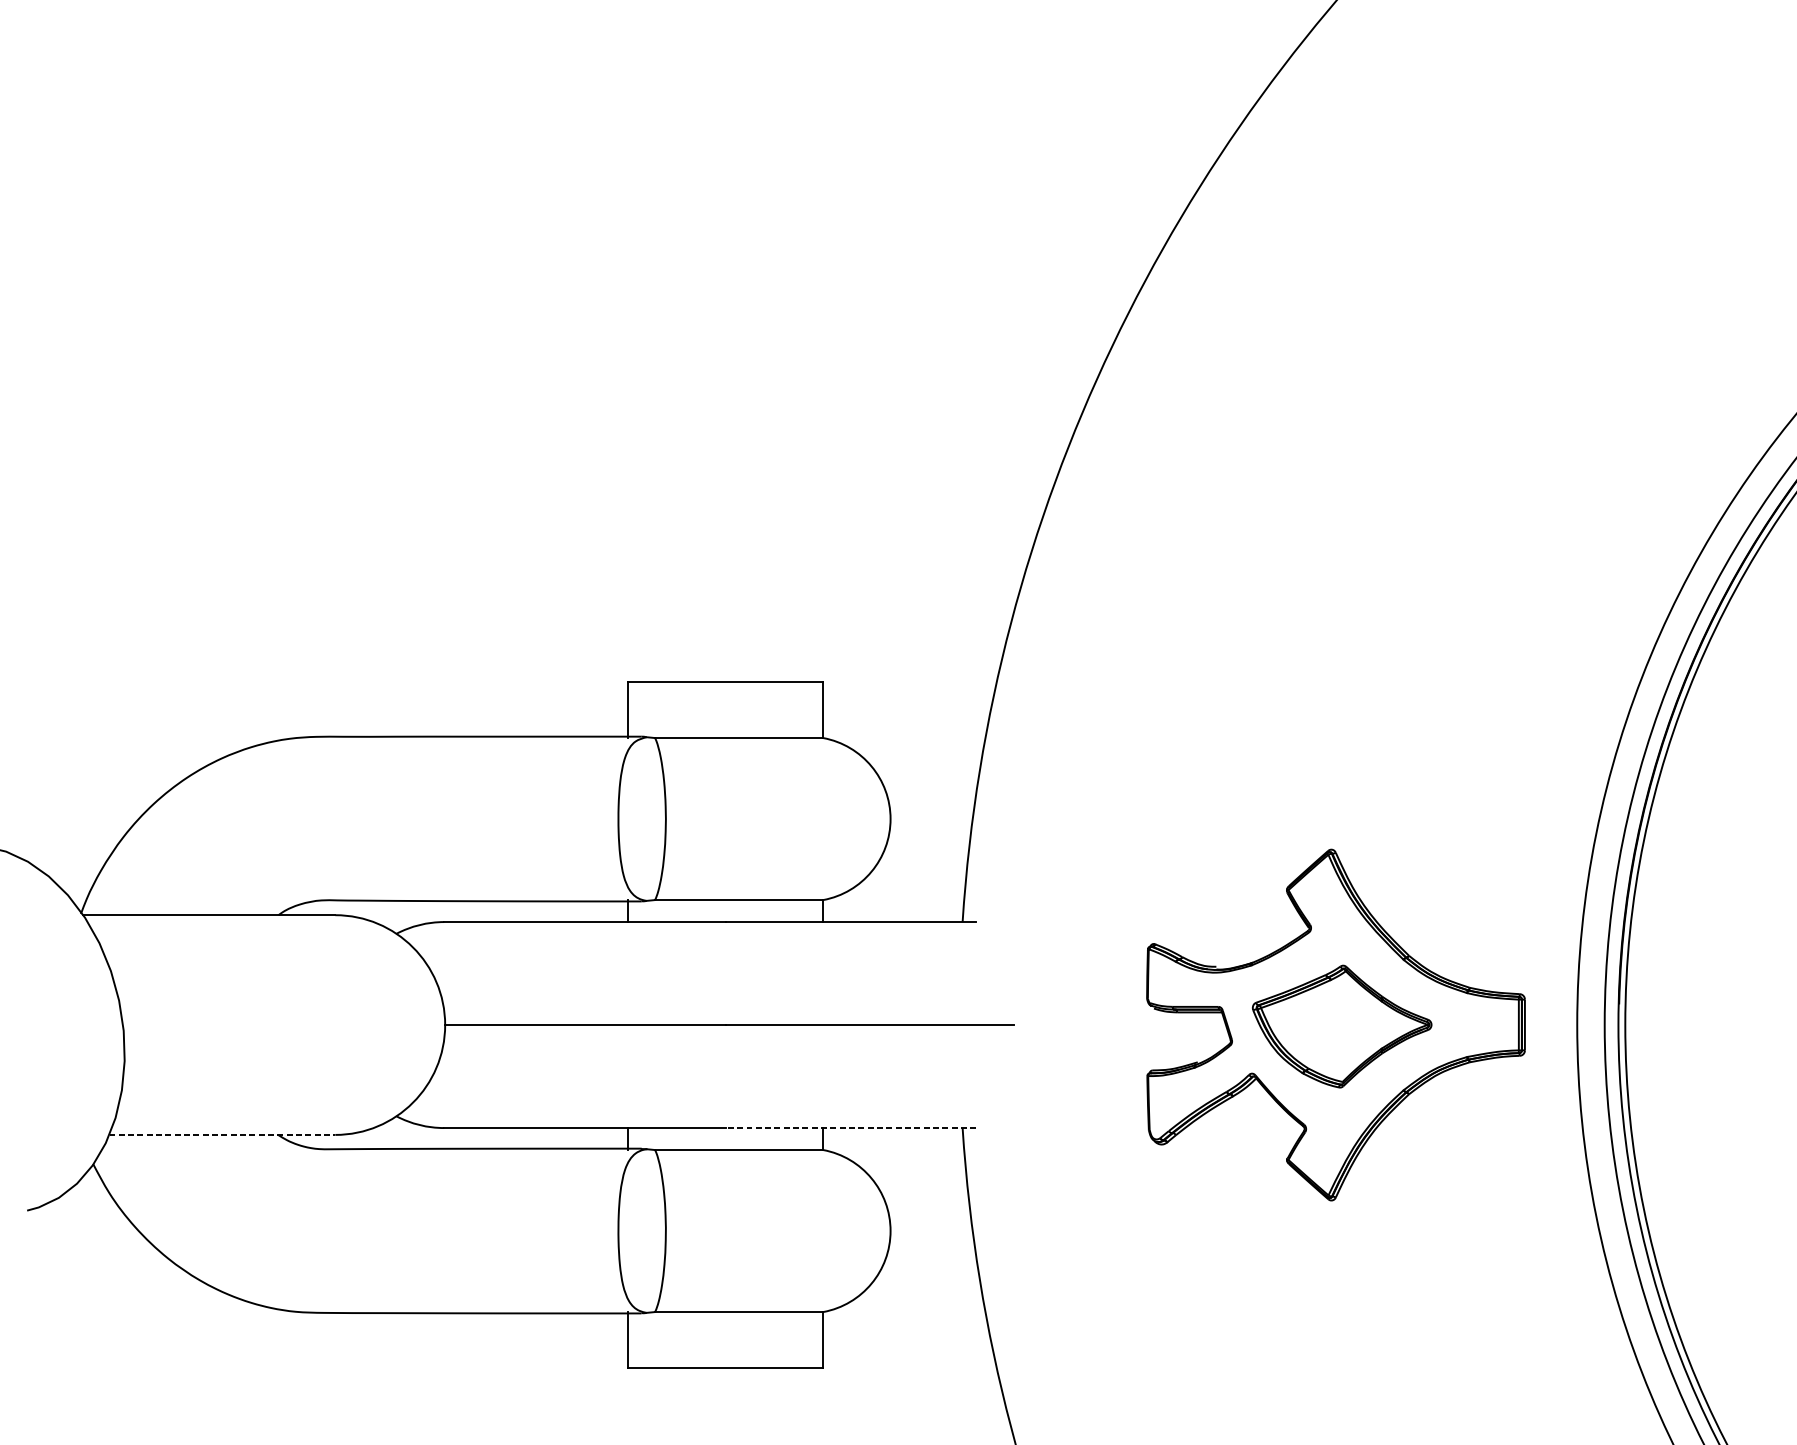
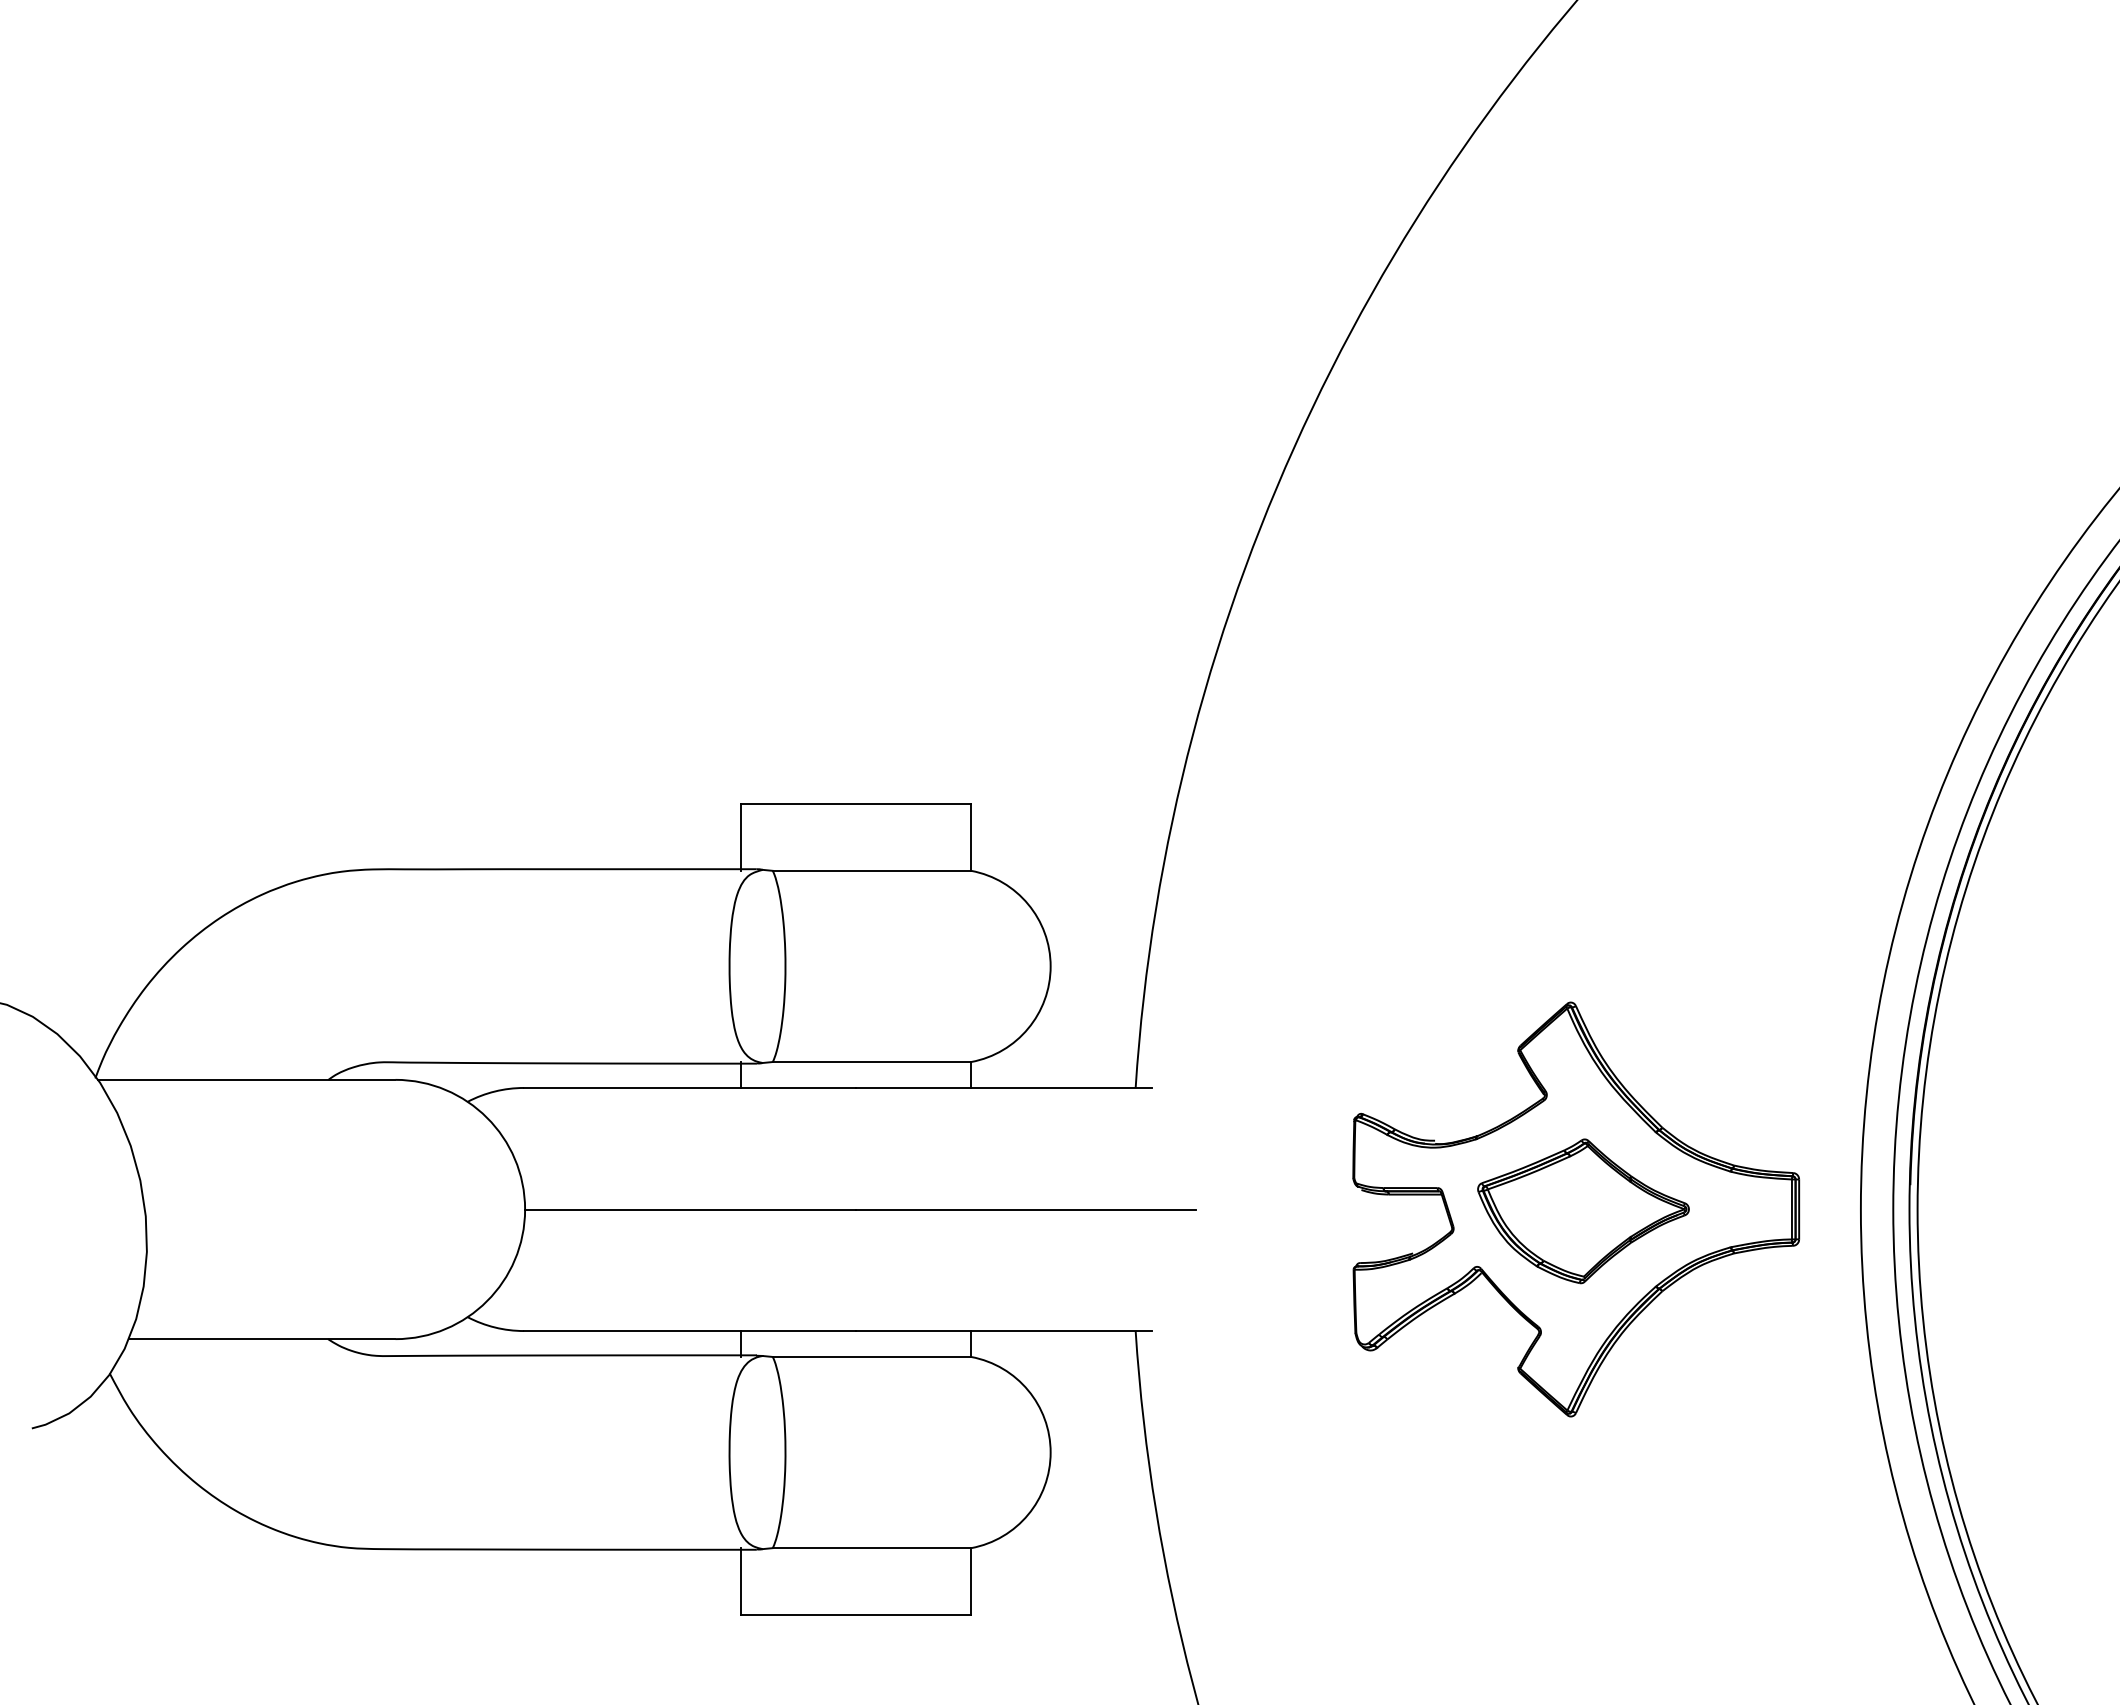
line: (850, 1128) -> (1003, 1331), dashed -> solid
line: (222, 1135) -> (262, 1339), dashed -> solid

